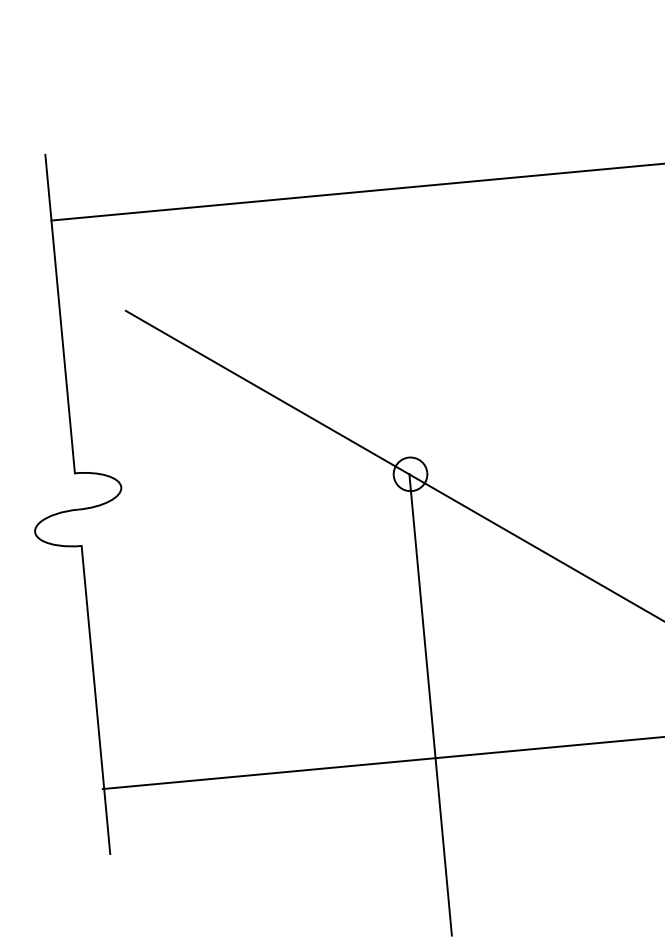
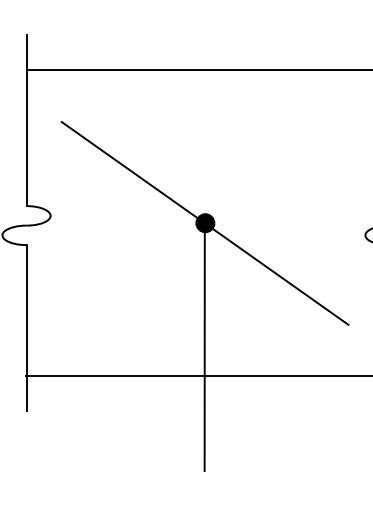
fill: (410, 474) -> (205, 223), added

